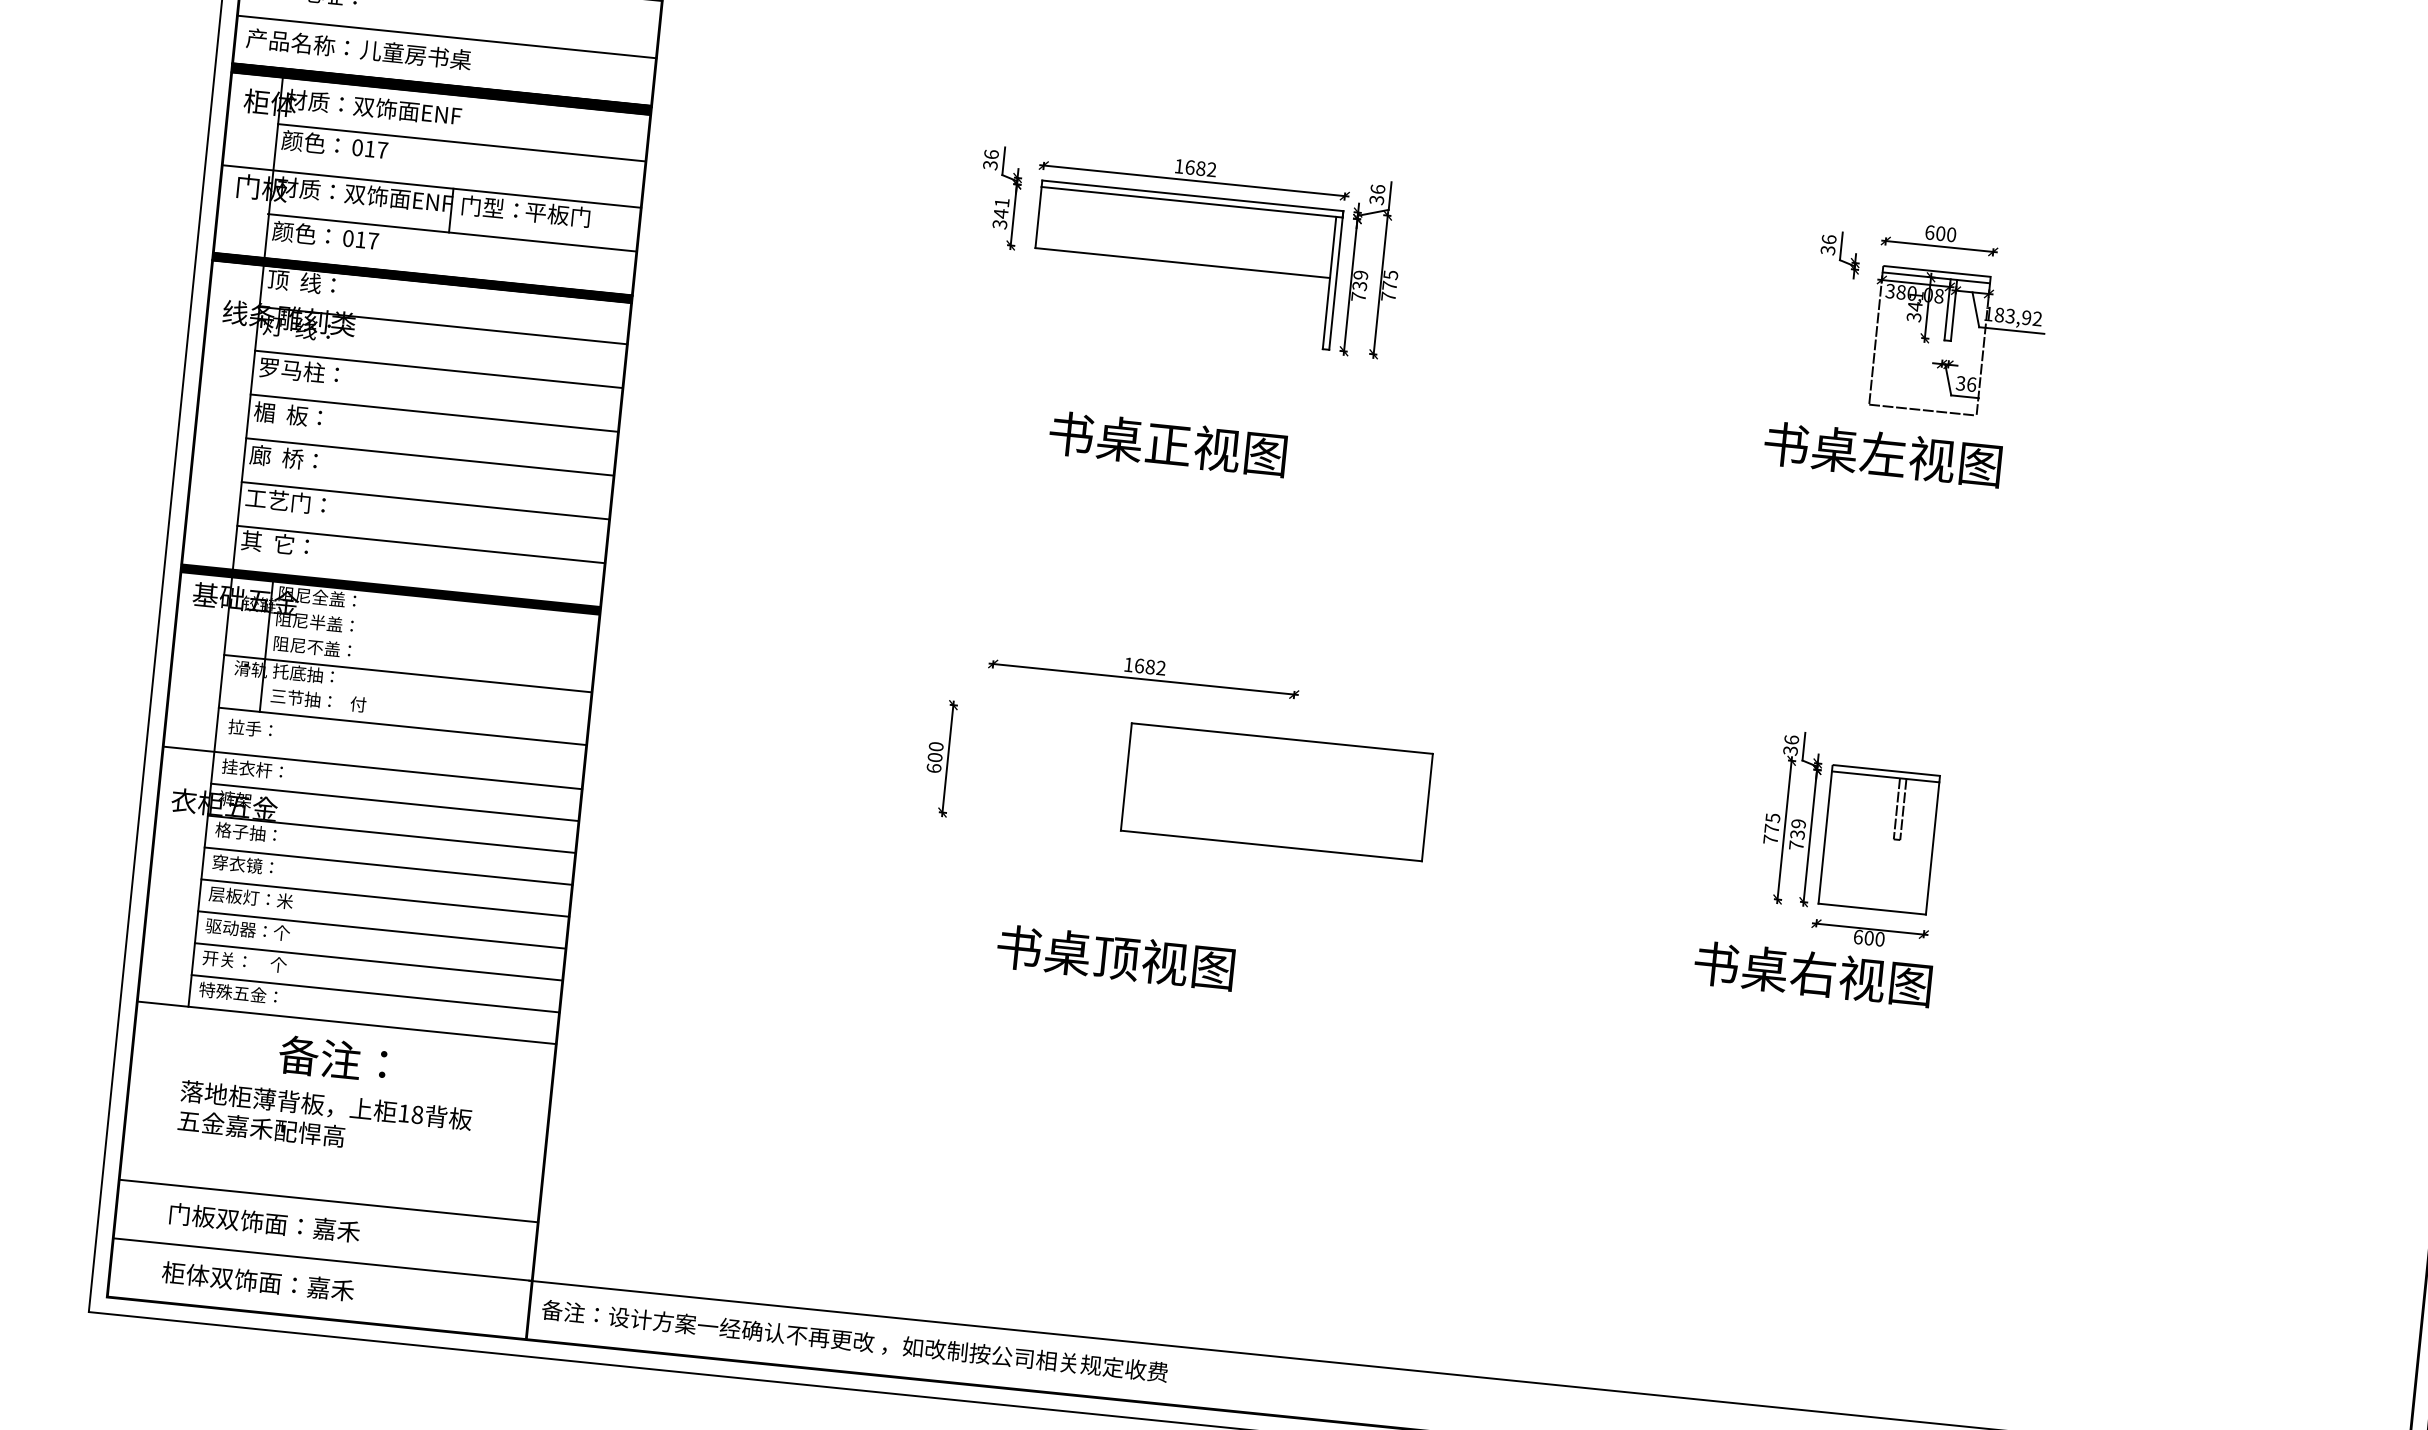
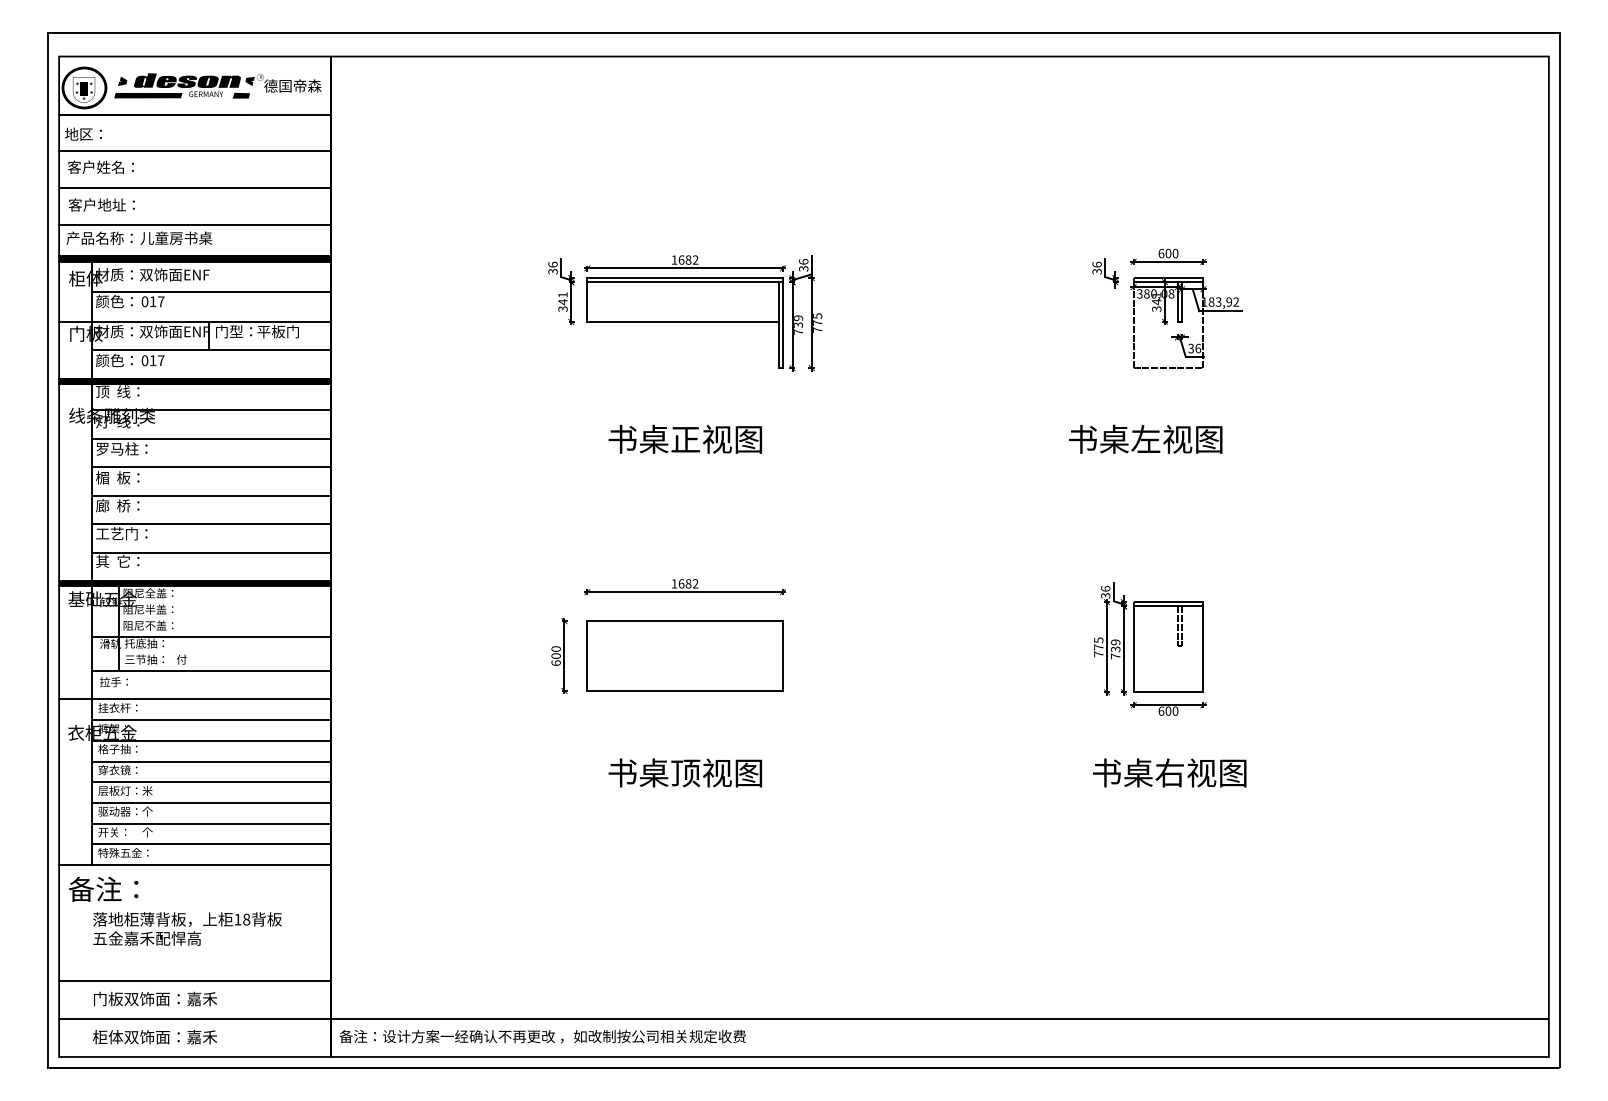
text: (1882, 453) -> (1145, 438), moved
part: (1276, 791) -> (684, 655), moved
text: (1812, 973) -> (1169, 772), moved
text: (332, 1057) -> (103, 888), moved

